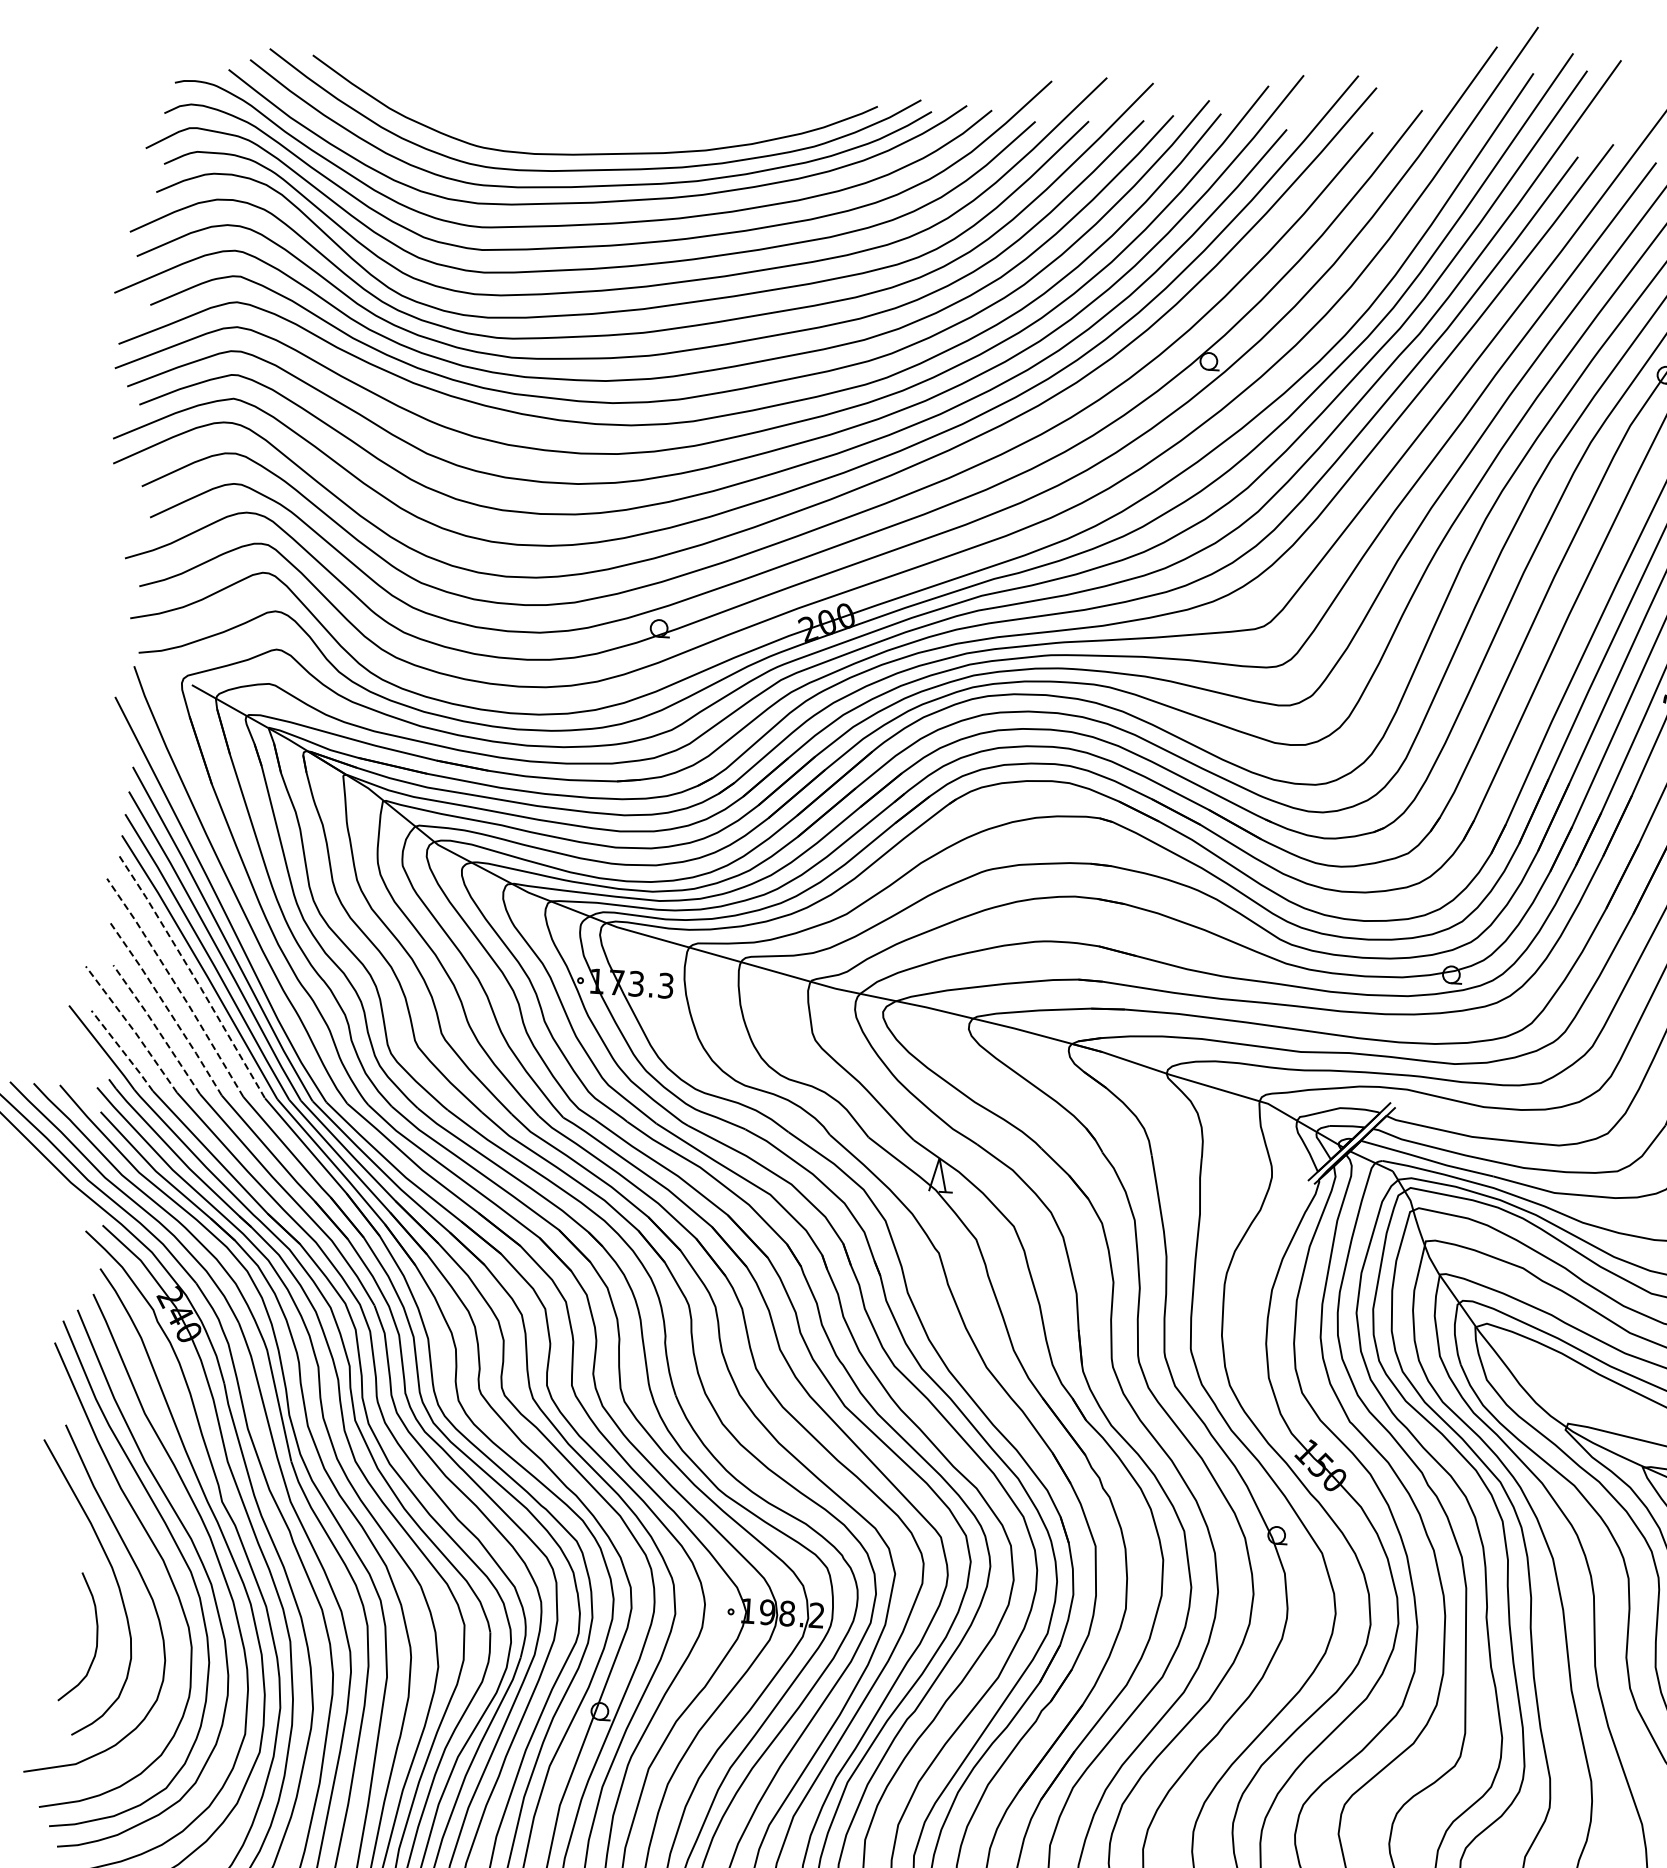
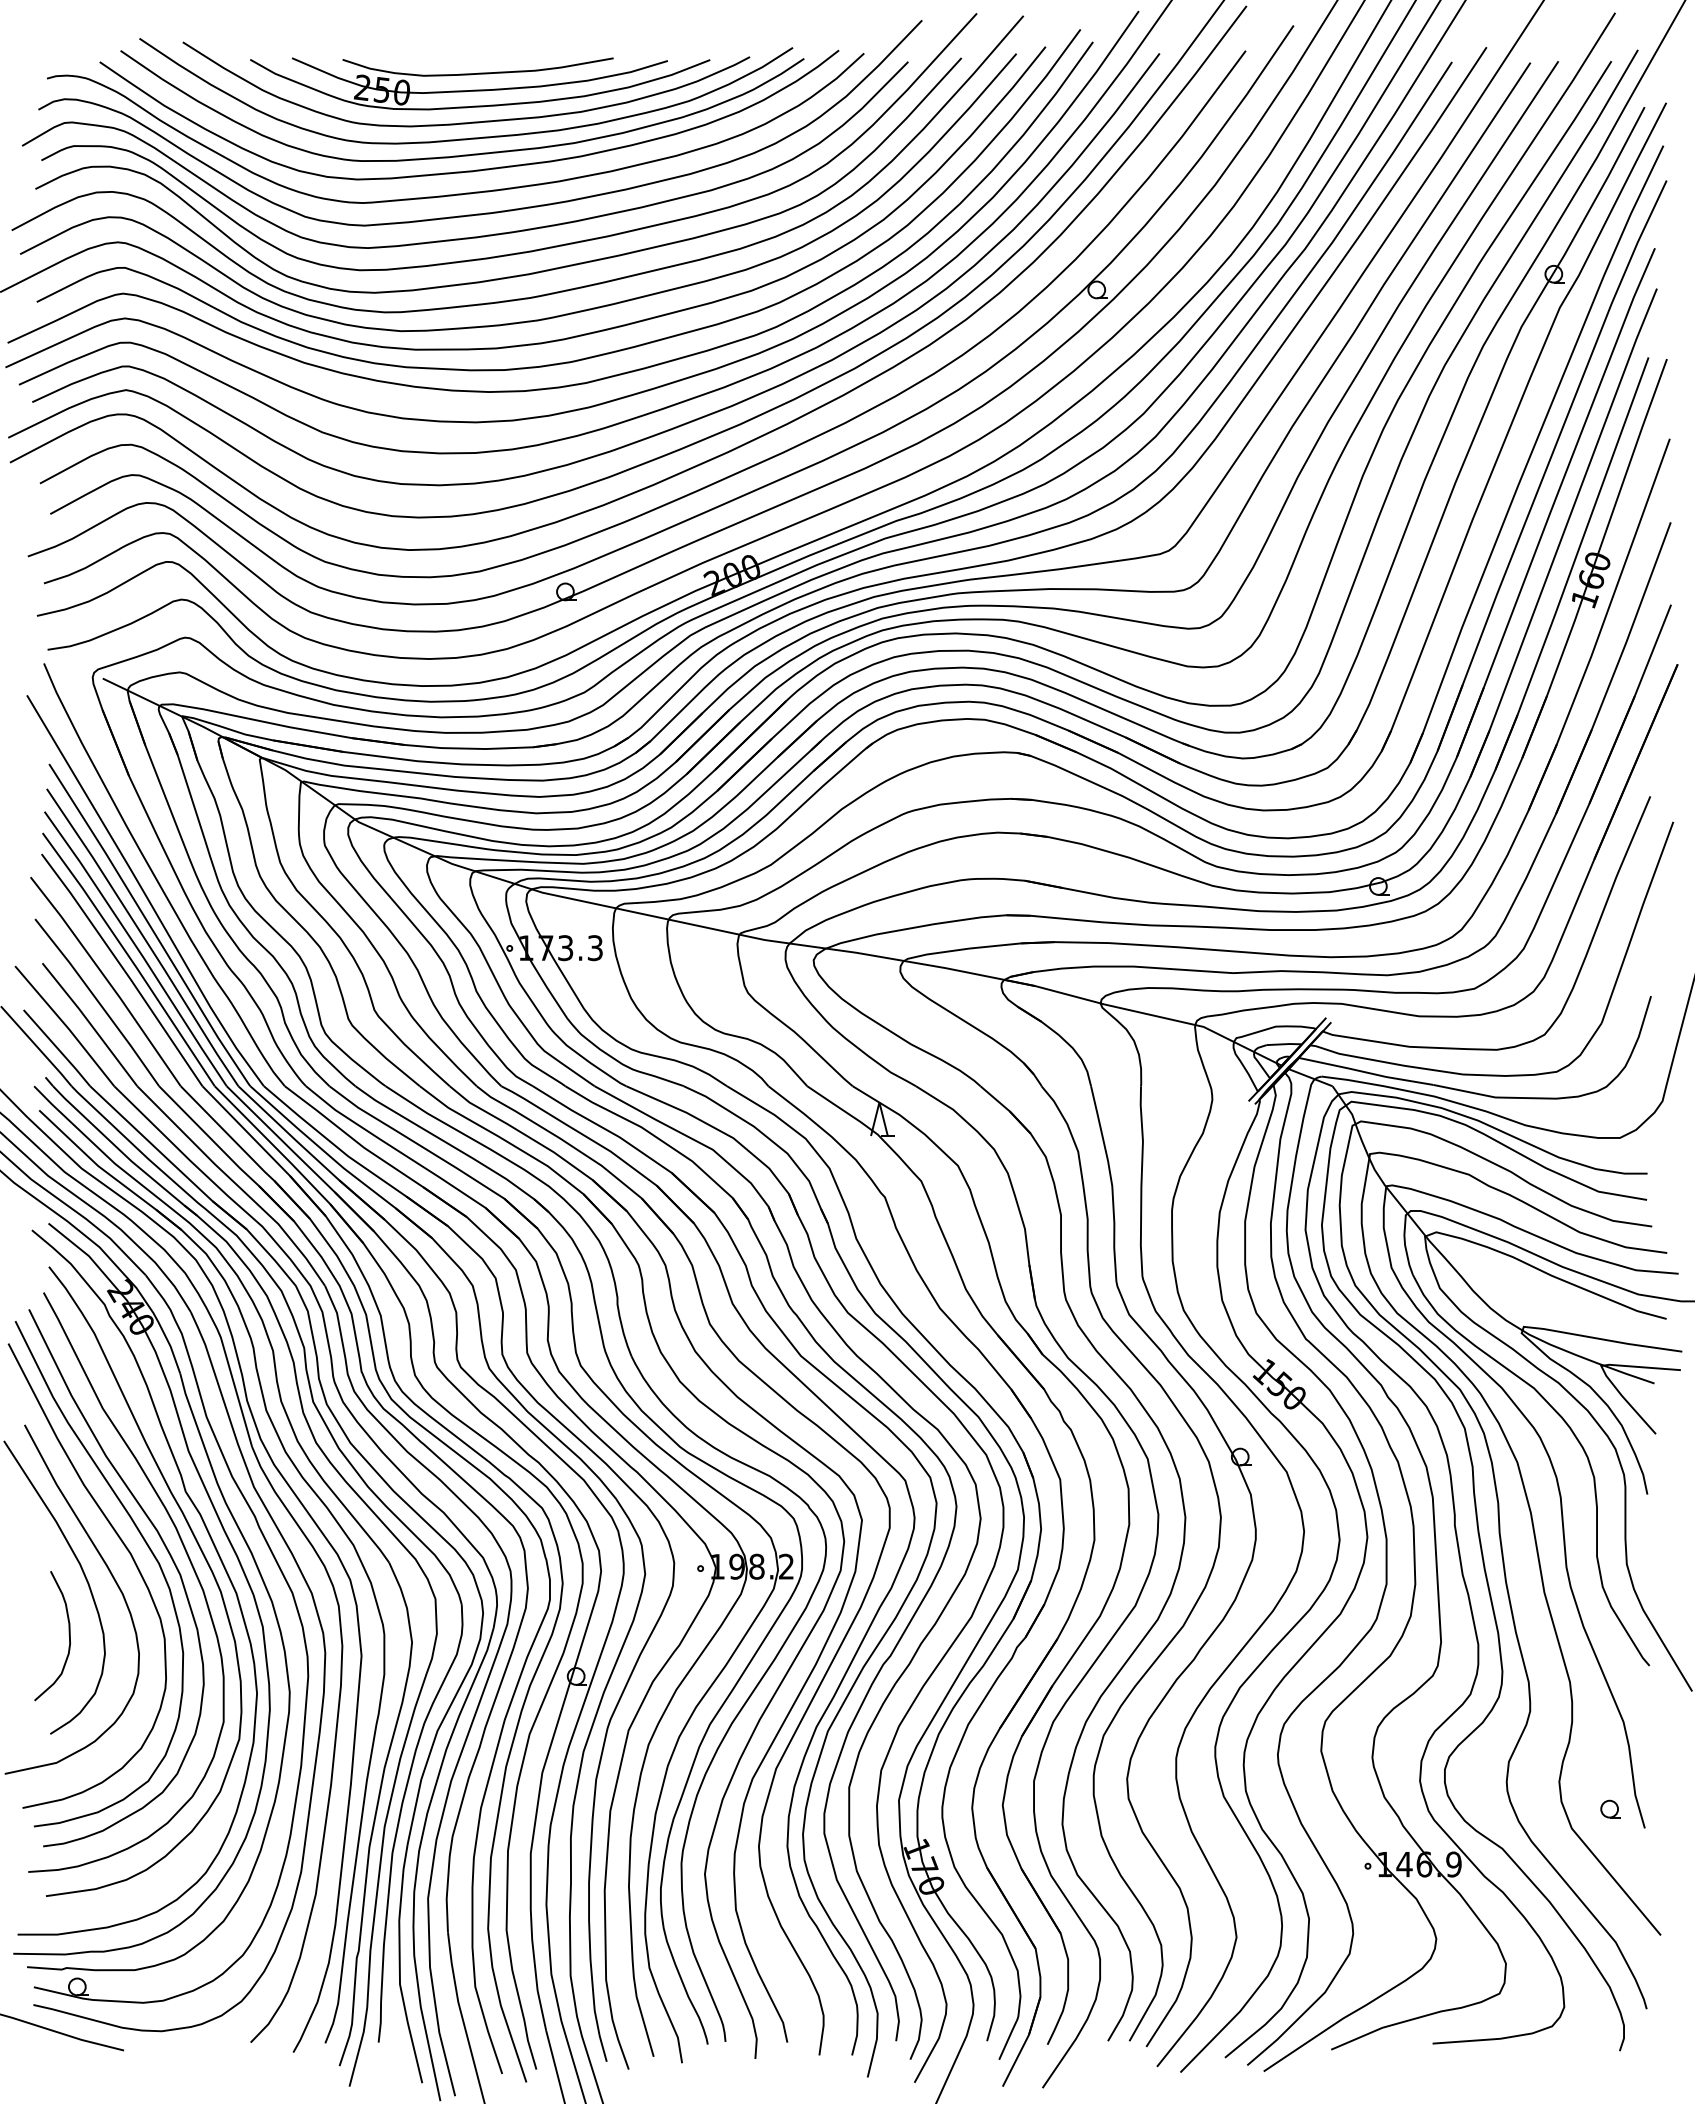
part: (607, 115) -> (480, 83), added
line: (193, 976) -> (123, 969), dashed -> solid
line: (177, 986) -> (107, 980), dashed -> solid
line: (166, 1007) -> (98, 1001), dashed -> solid
line: (132, 1028) -> (65, 1025), dashed -> solid
line: (156, 1028) -> (89, 1023), dashed -> solid
line: (122, 1050) -> (57, 1047), dashed -> solid

